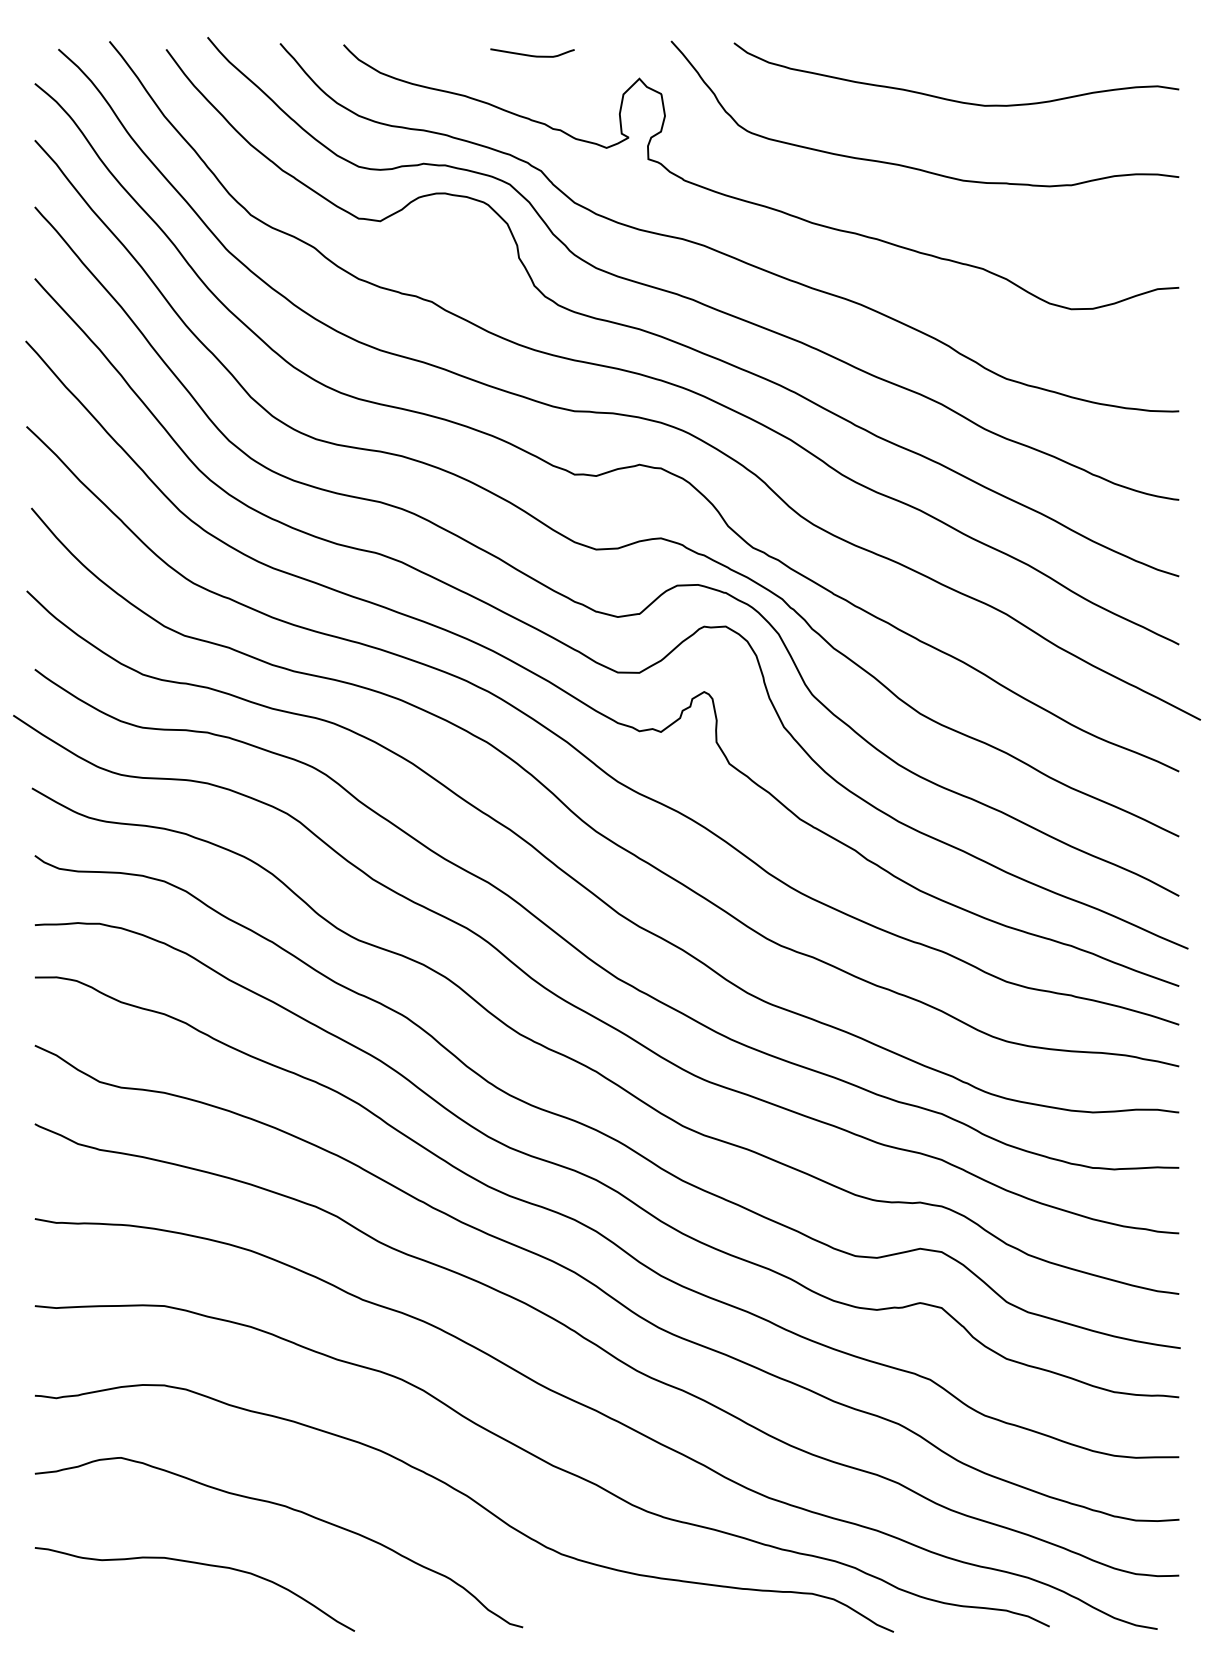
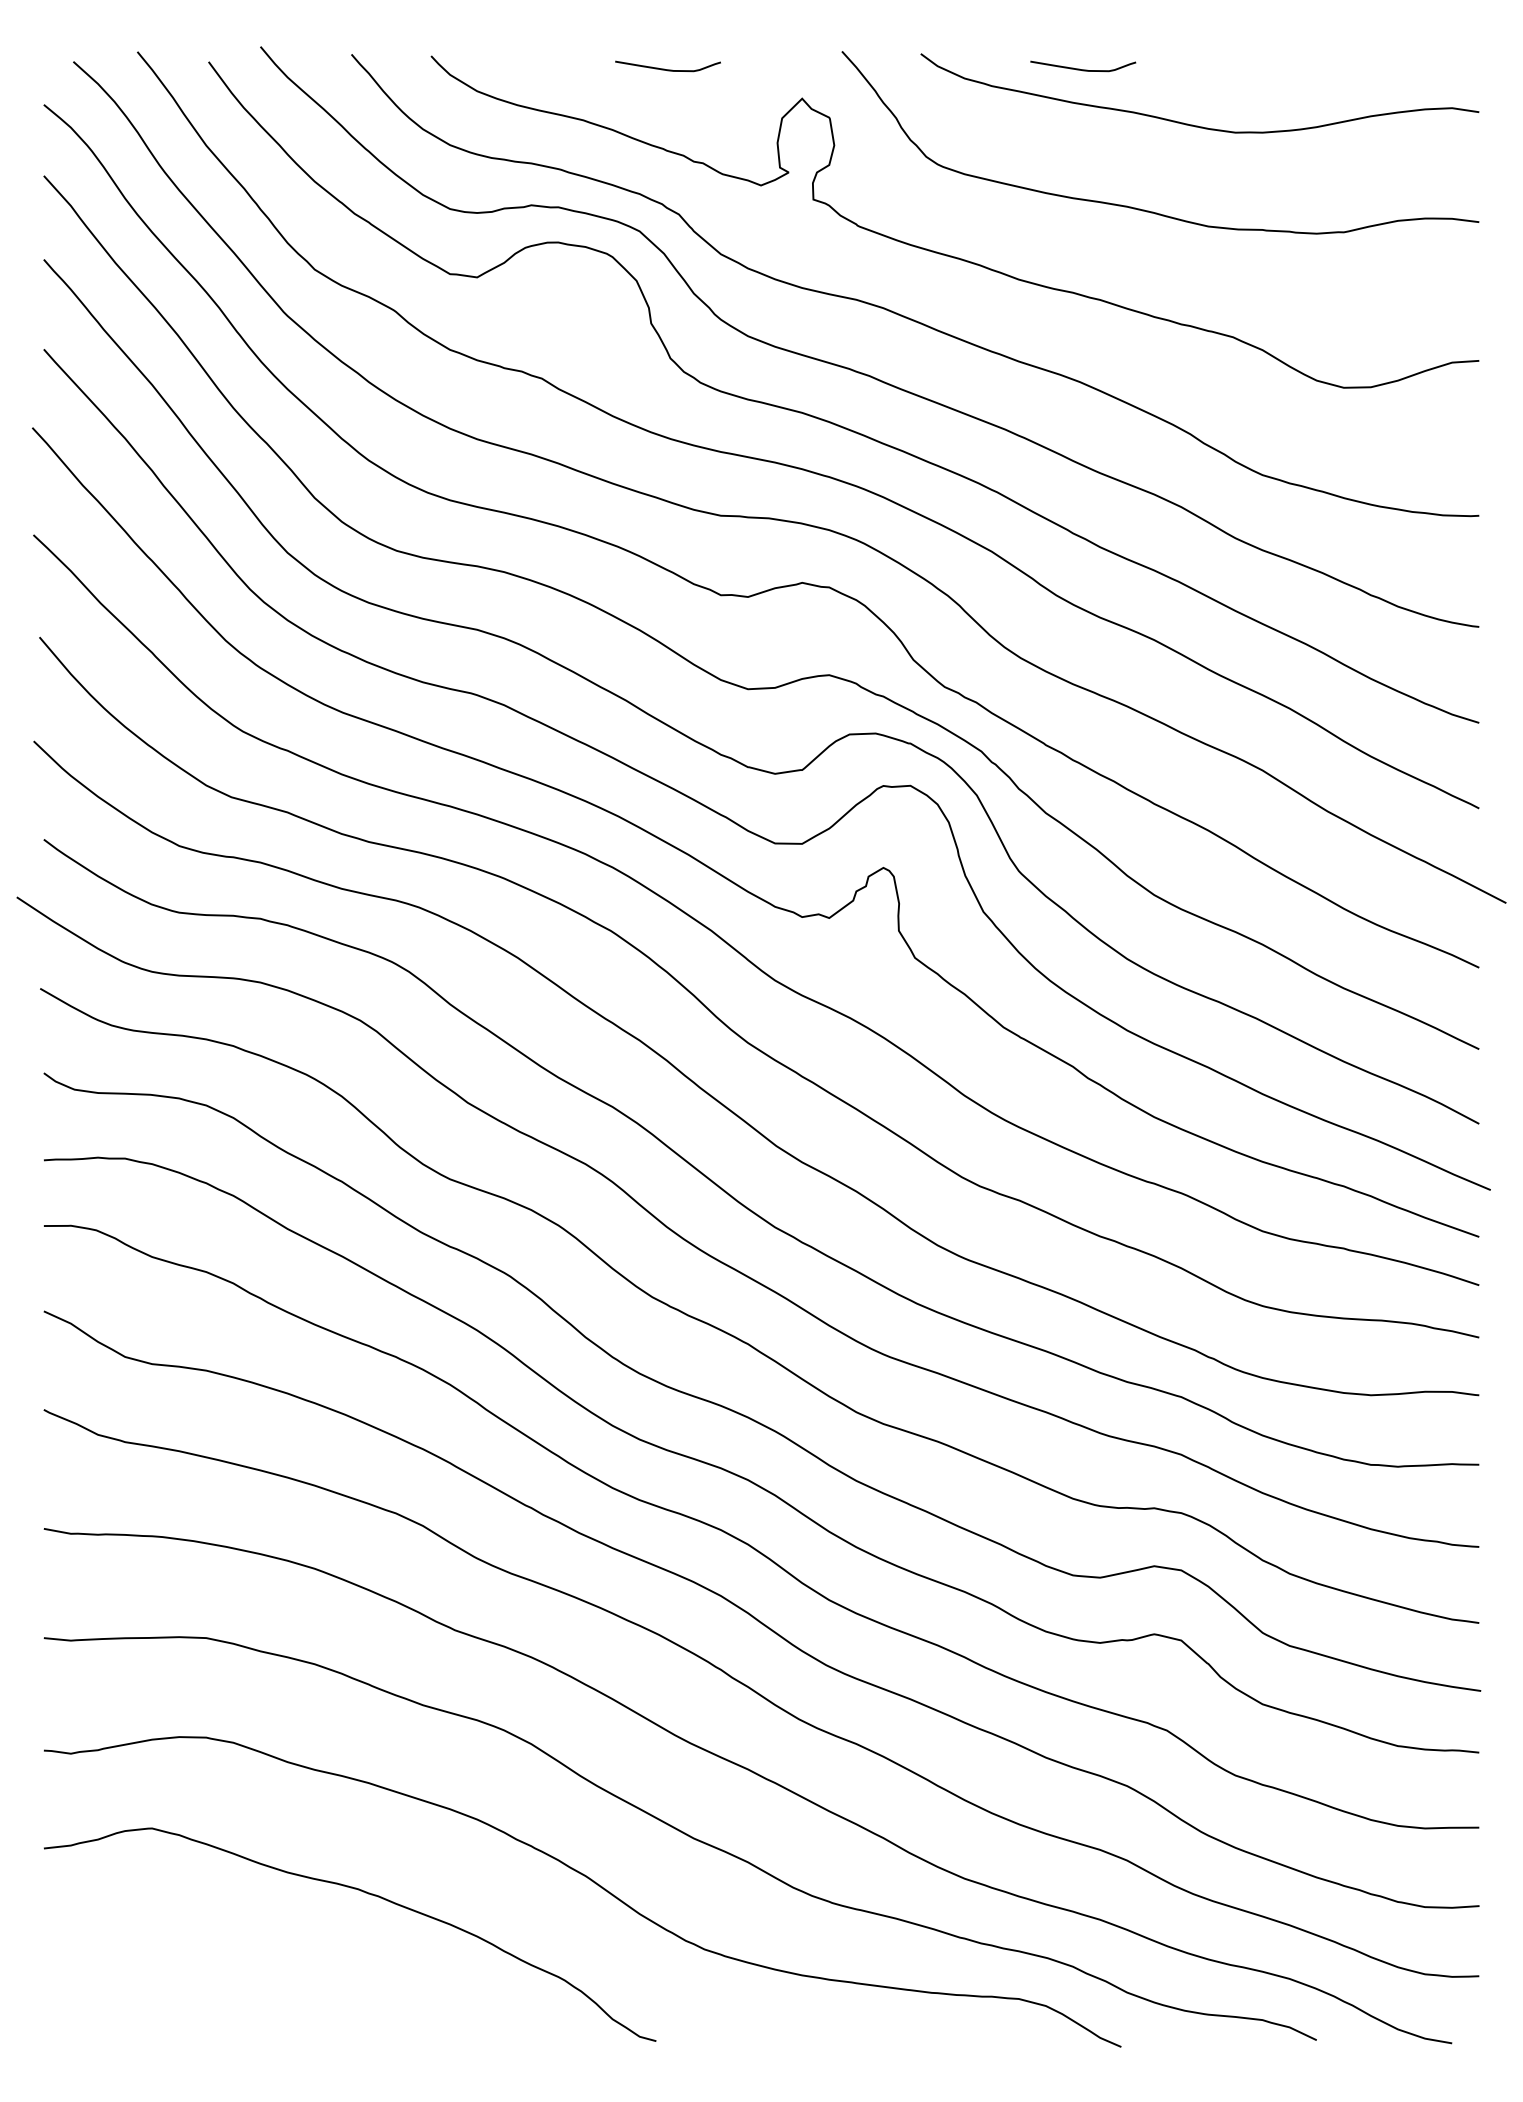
curve: (861, 54) -> (1080, 68), added
curve: (198, 1564) -> (249, 1962), removed

